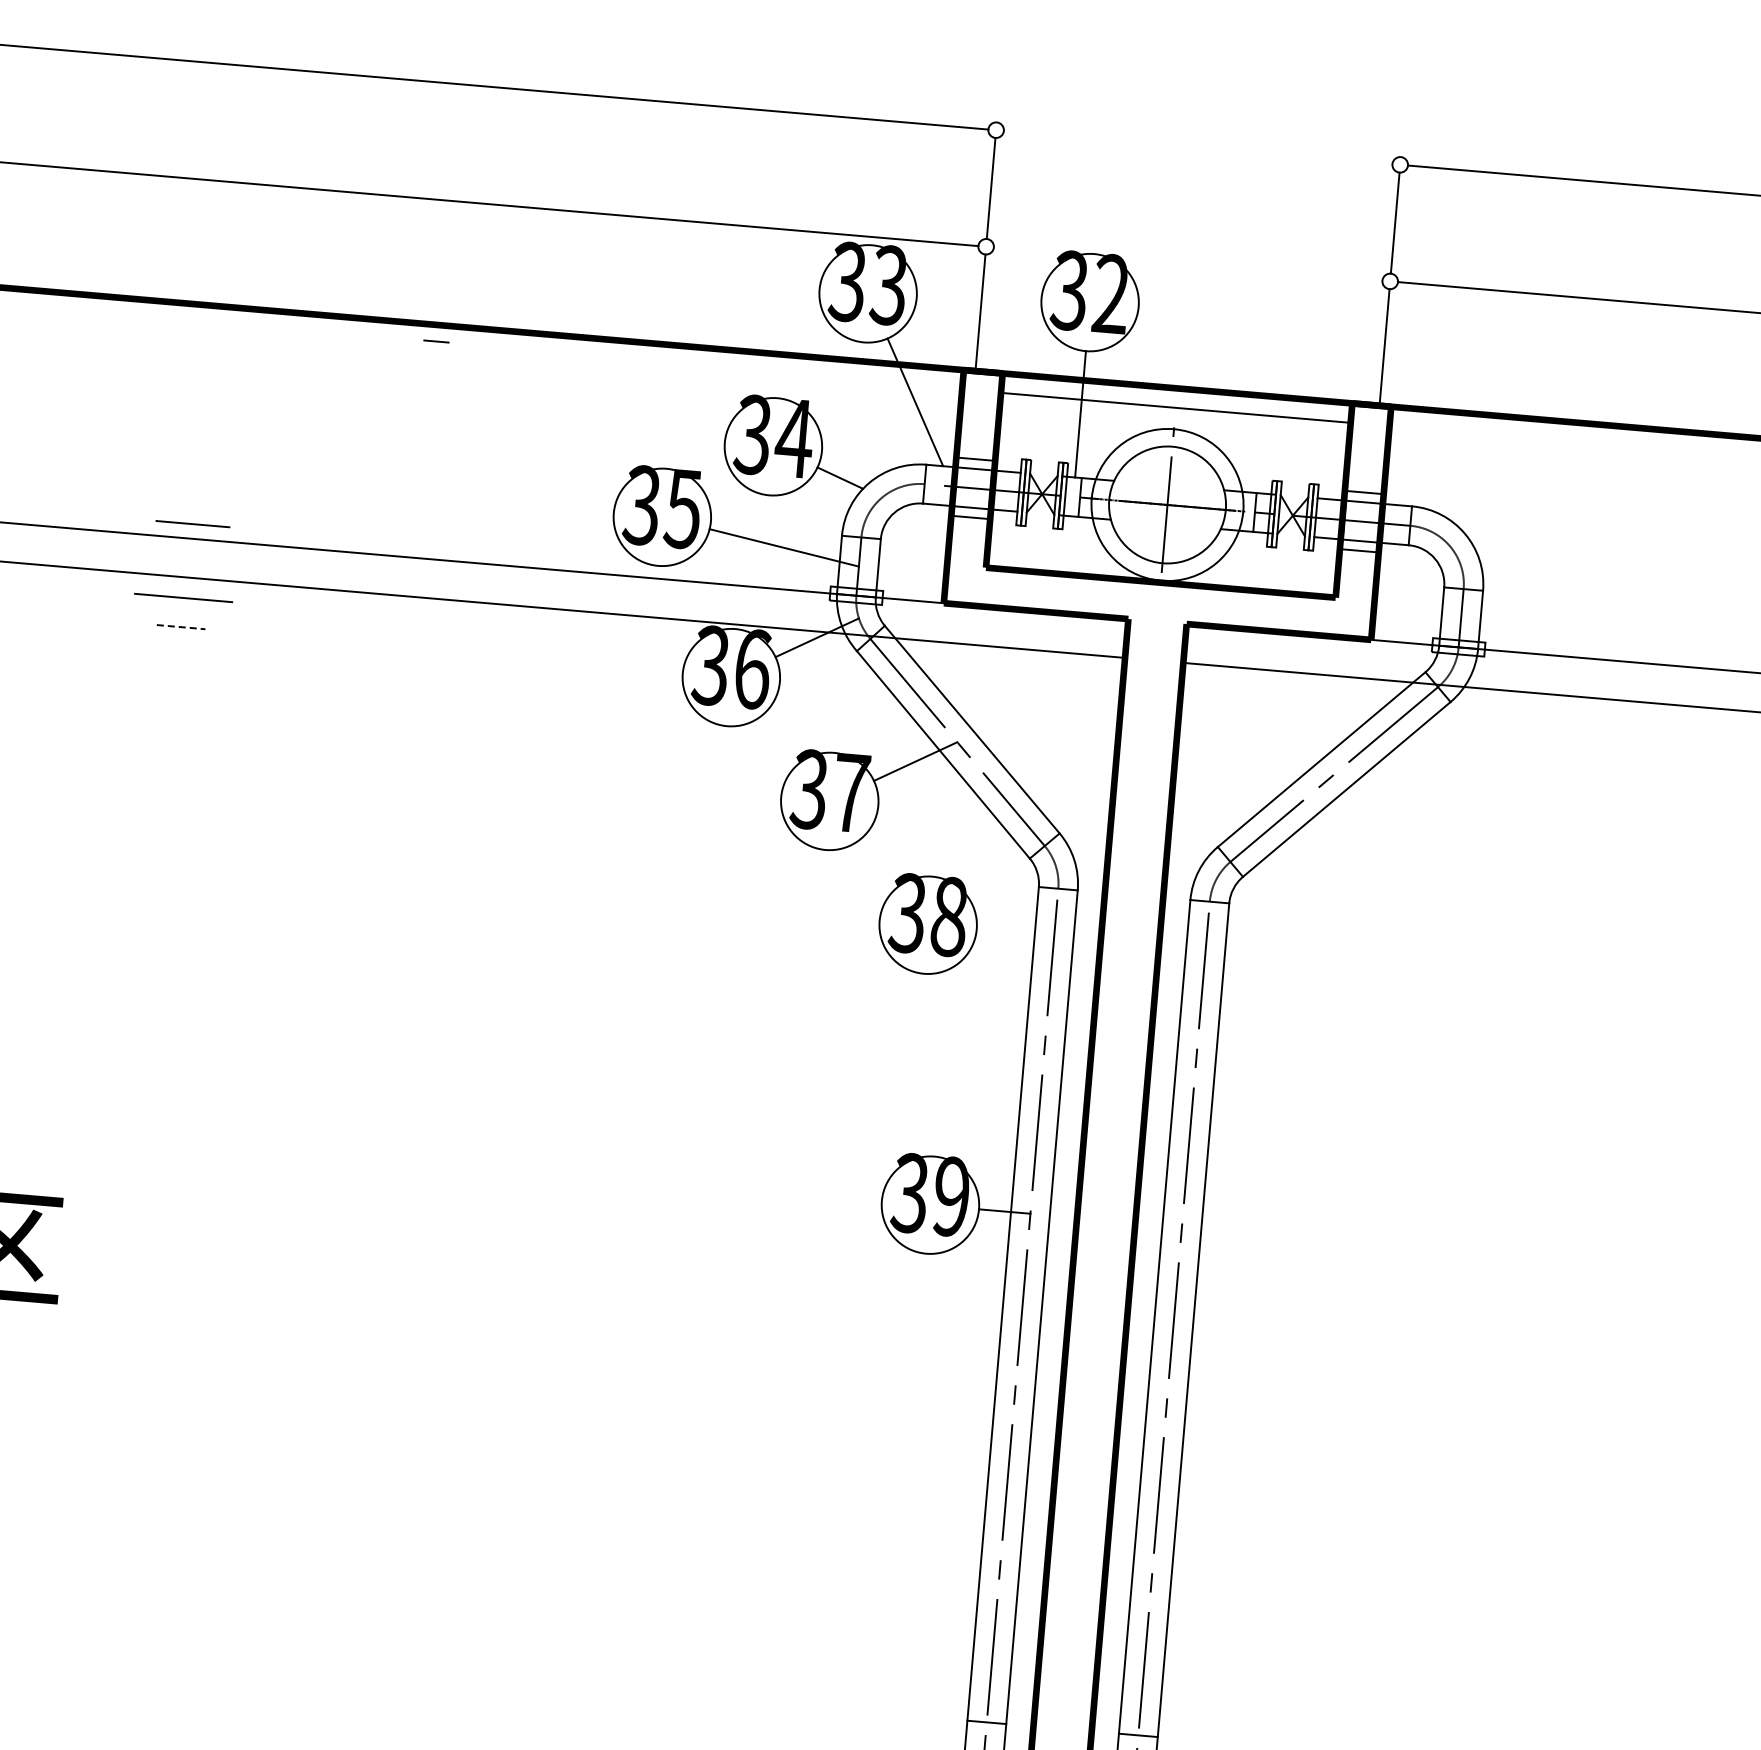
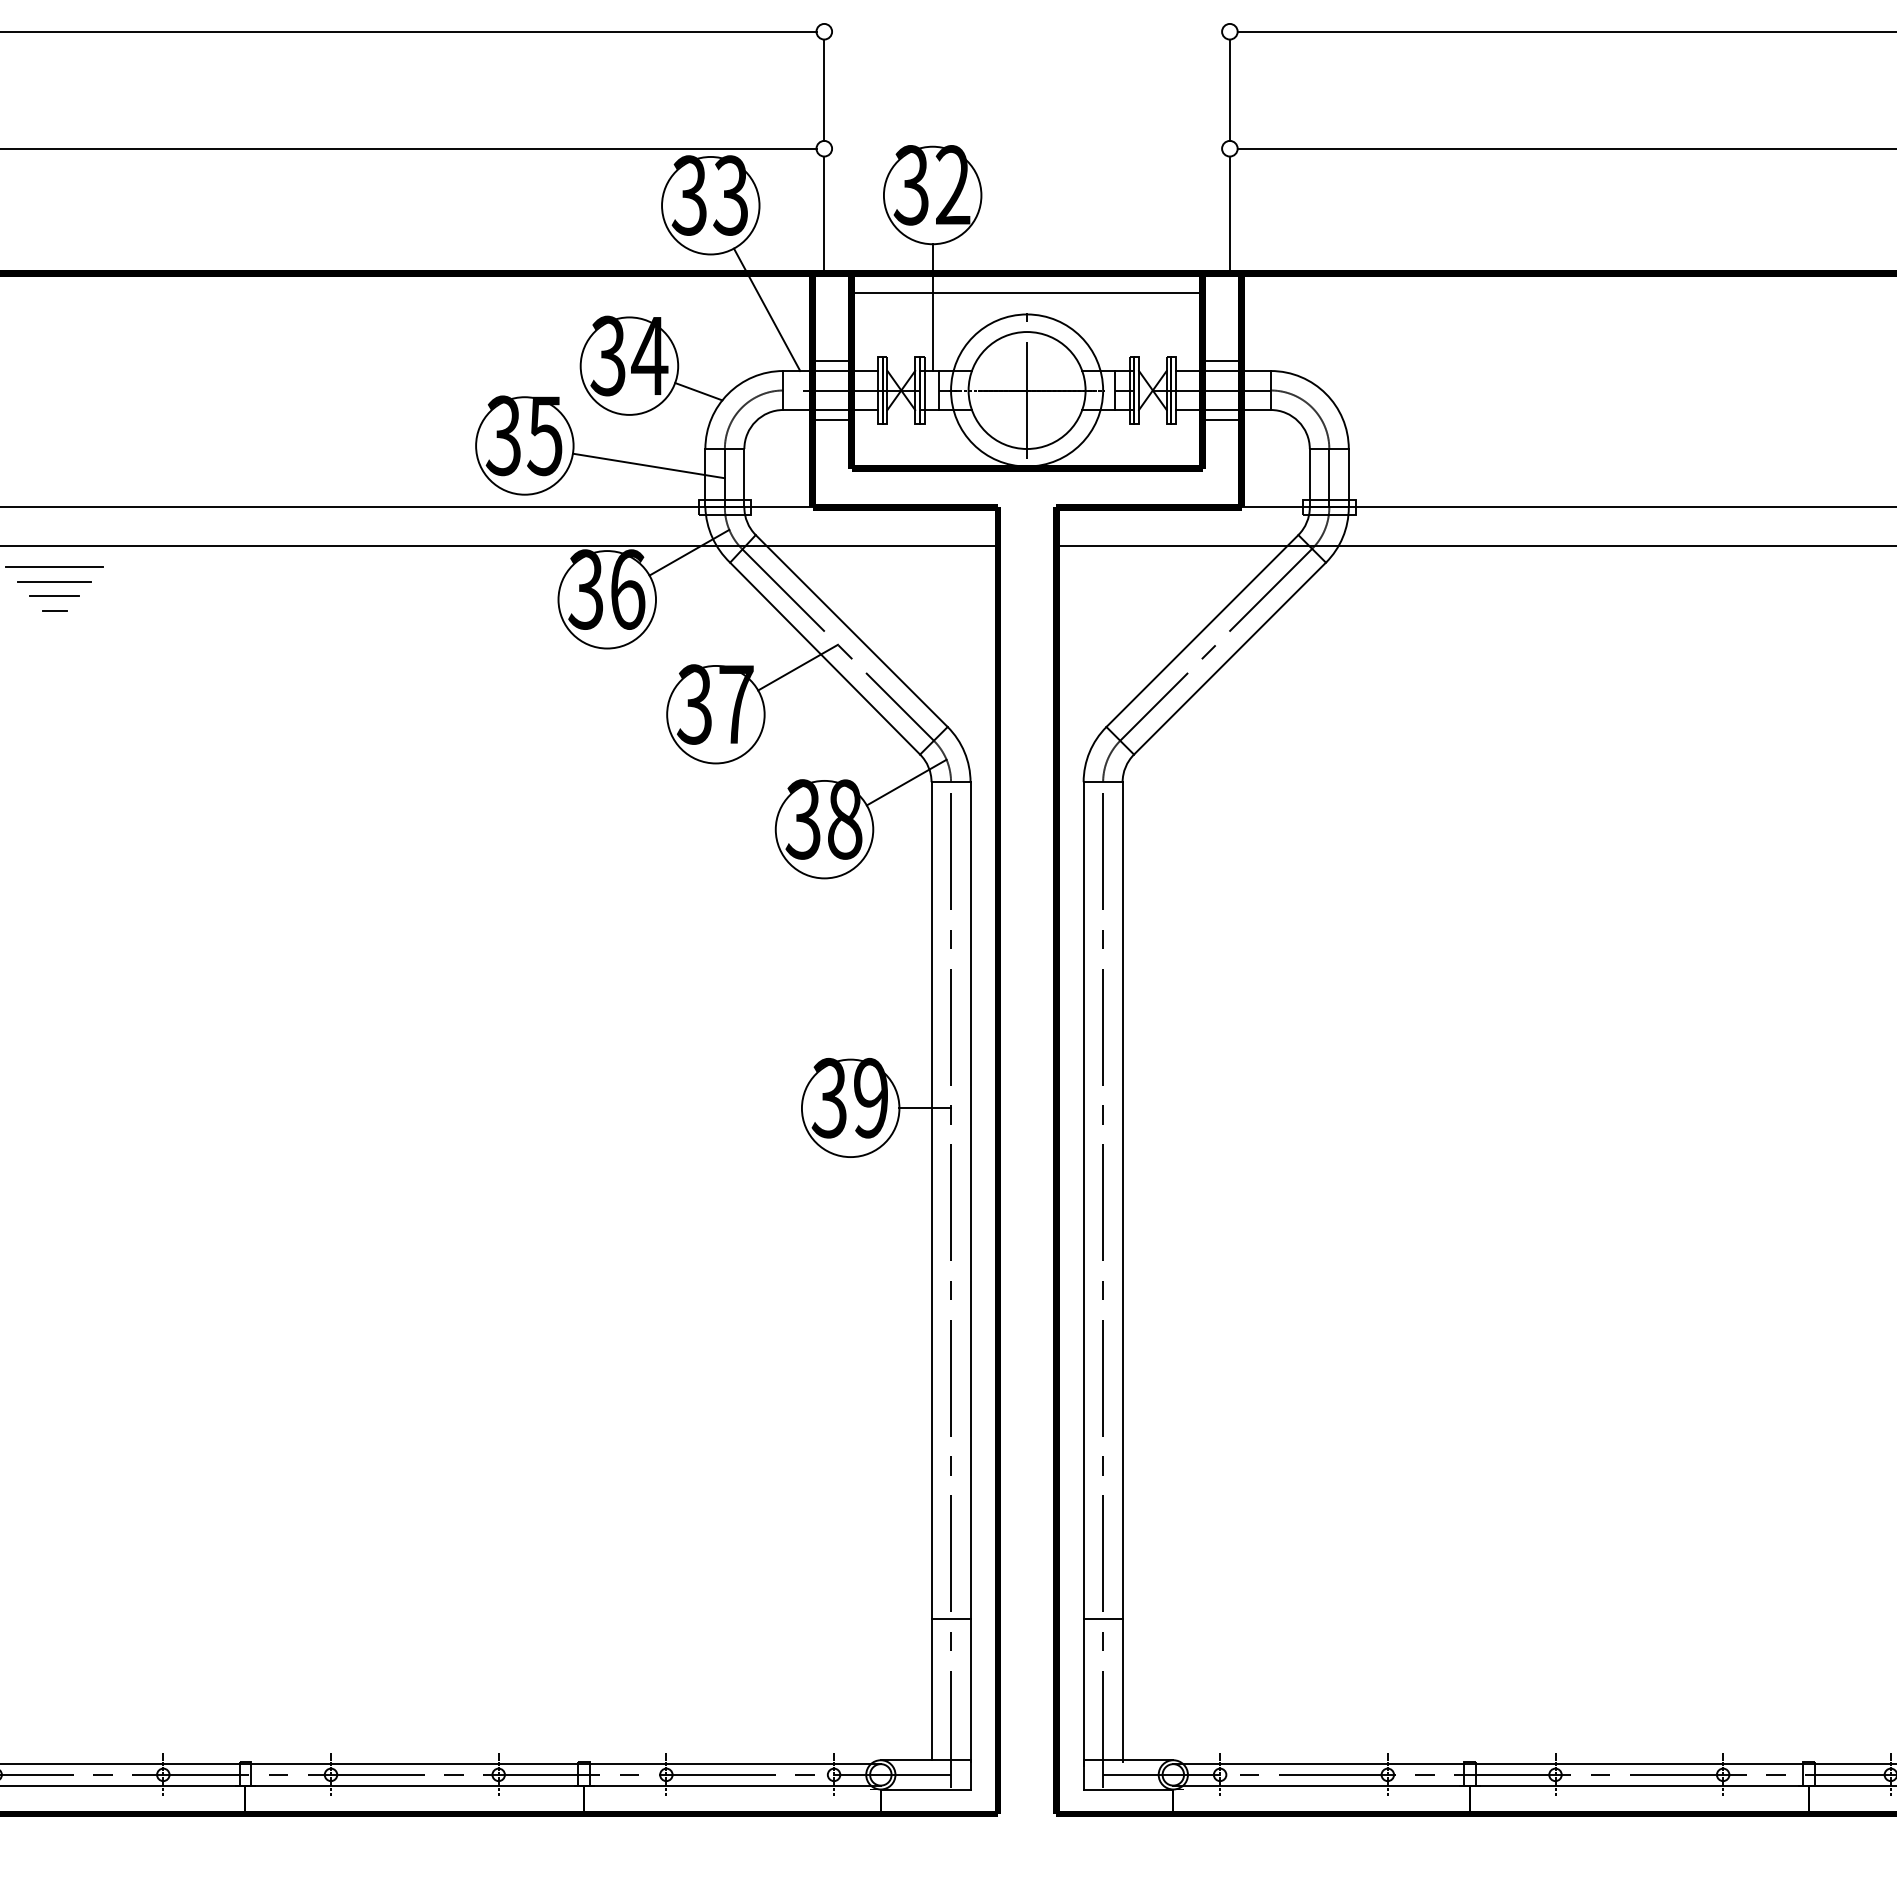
line: (436, 340) -> (54, 610), moved
line: (192, 523) -> (54, 581), moved
line: (181, 627) -> (55, 596), dashed -> solid
line: (1013, 885) -> (906, 782), added

